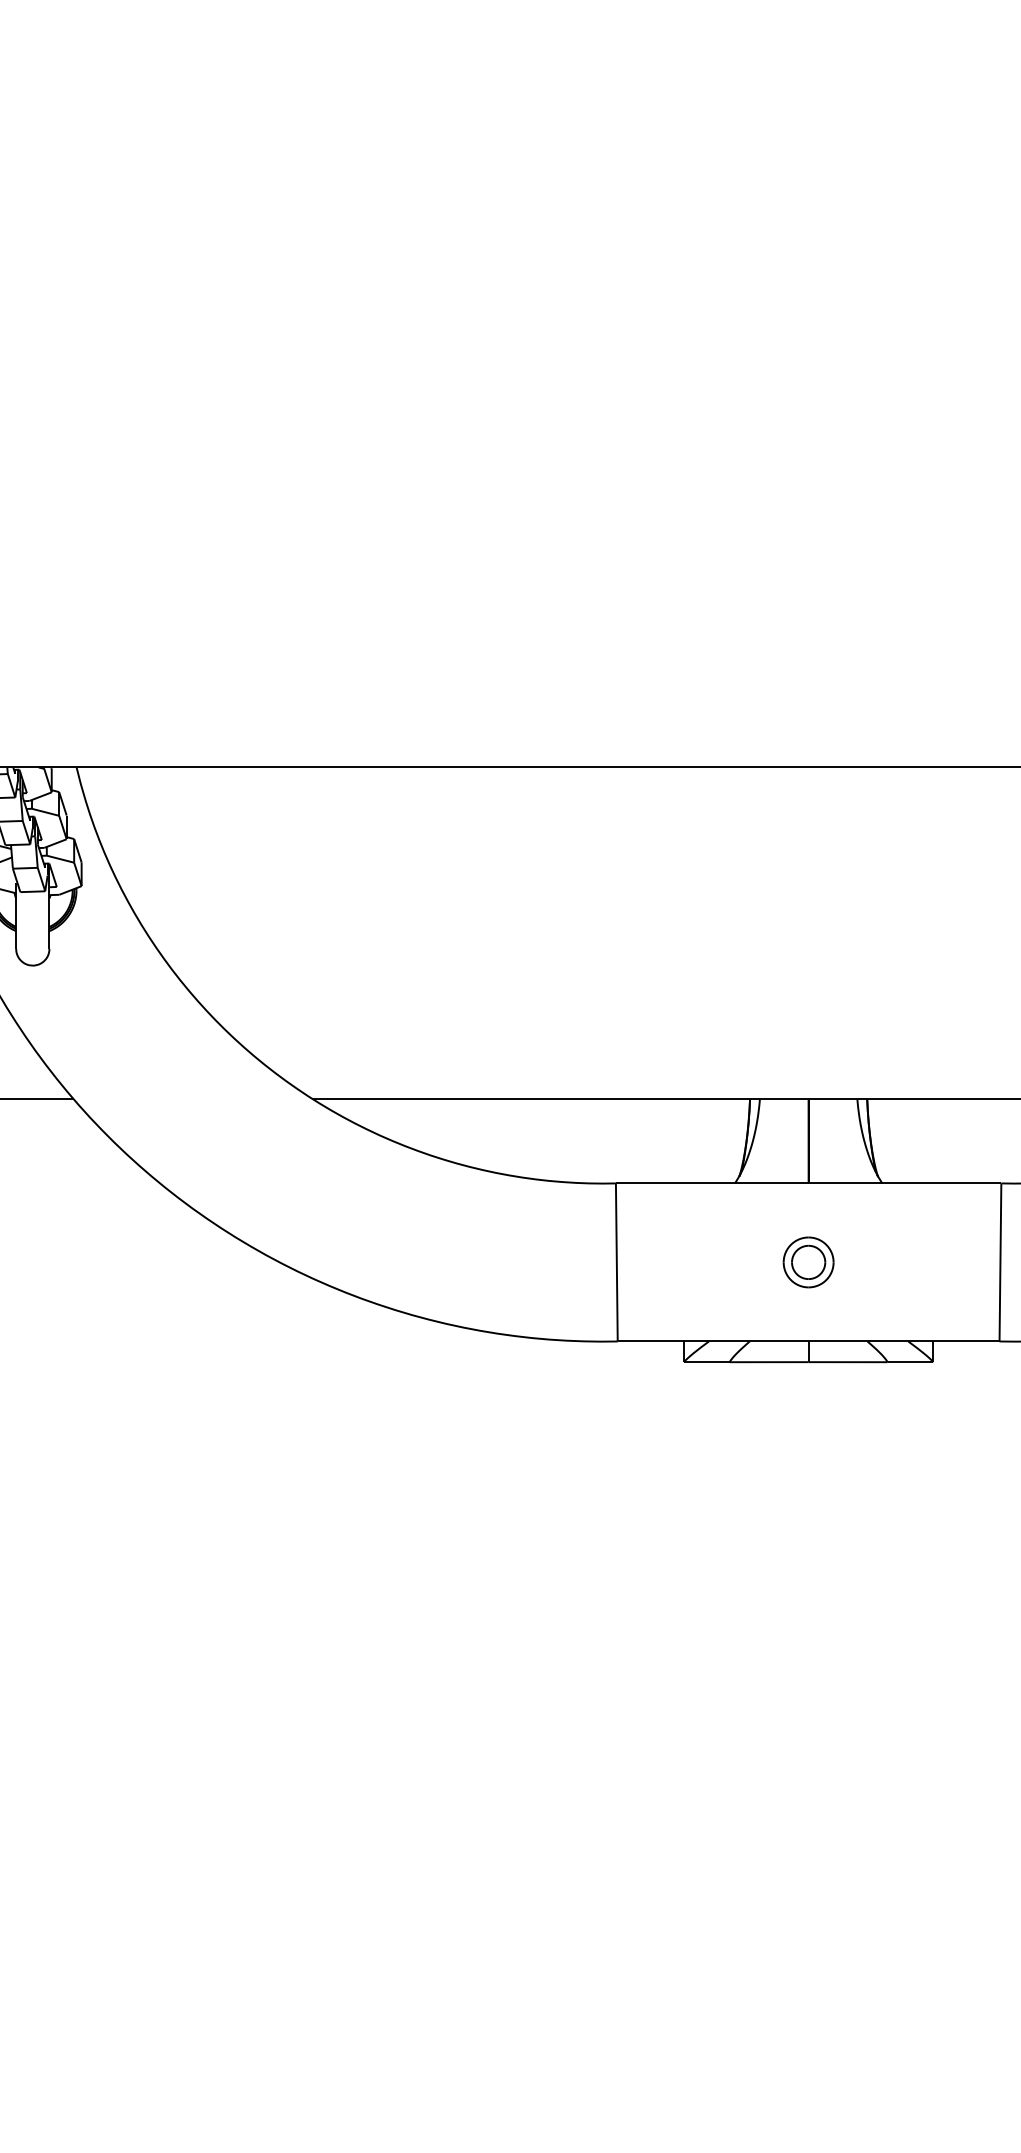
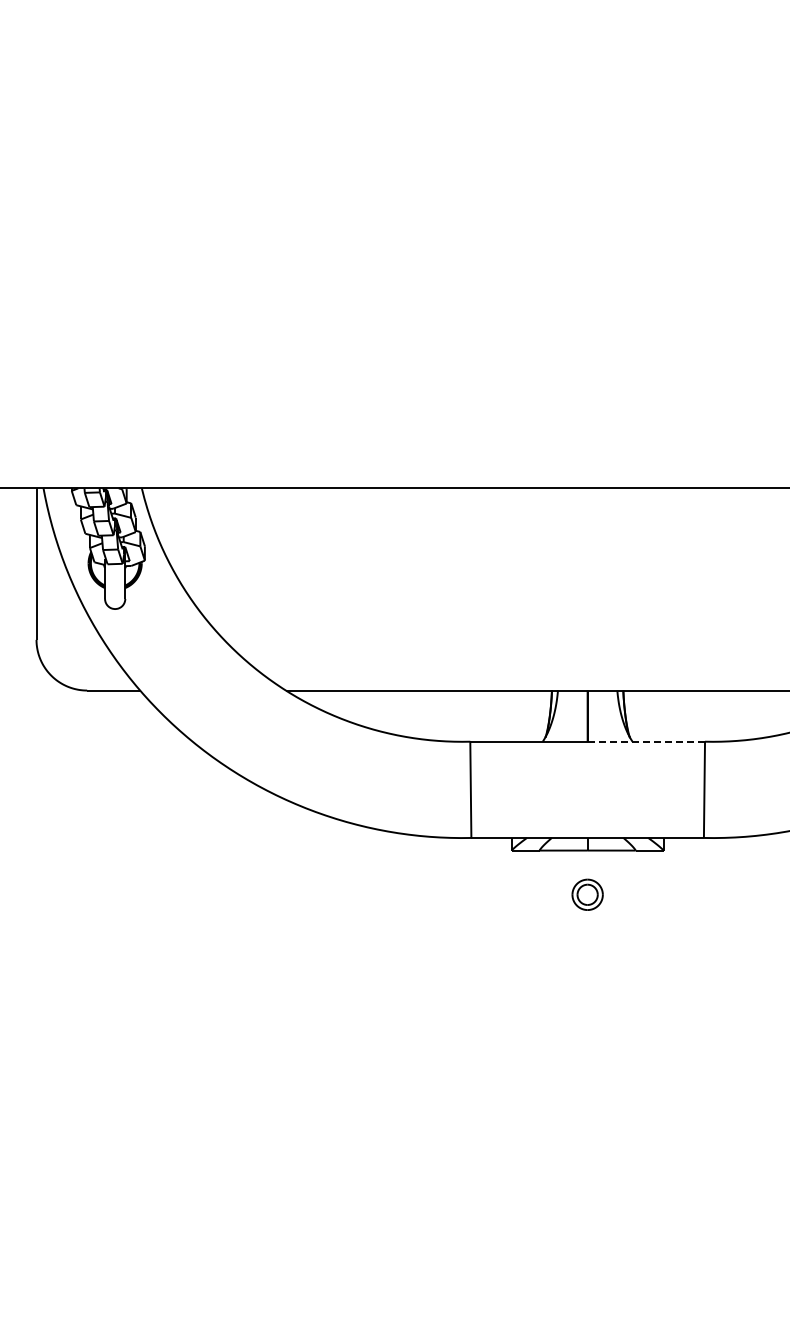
line: (905, 1183) -> (646, 741), solid -> dashed
part: (808, 1261) -> (587, 894), moved

